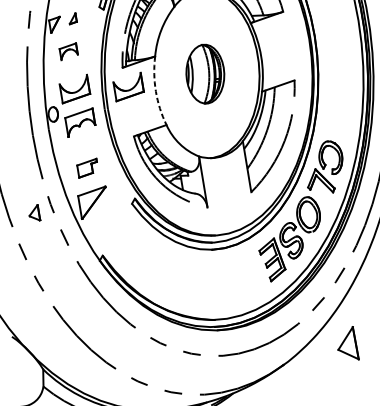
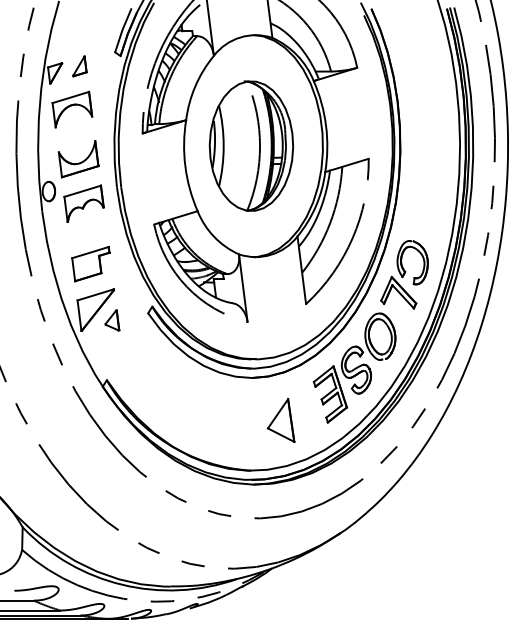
part: (72, 18) -> (79, 66), size x1.43
part: (68, 51) -> (72, 109), size x1.67
part: (205, 73) -> (251, 145), size x1.67
part: (128, 87) -> (149, 159), removed
arc: (156, 91) -> (185, 166), dashed -> solid
part: (86, 168) -> (90, 264), size x1.43
part: (34, 212) -> (112, 320), moved
part: (347, 343) -> (280, 420), moved

